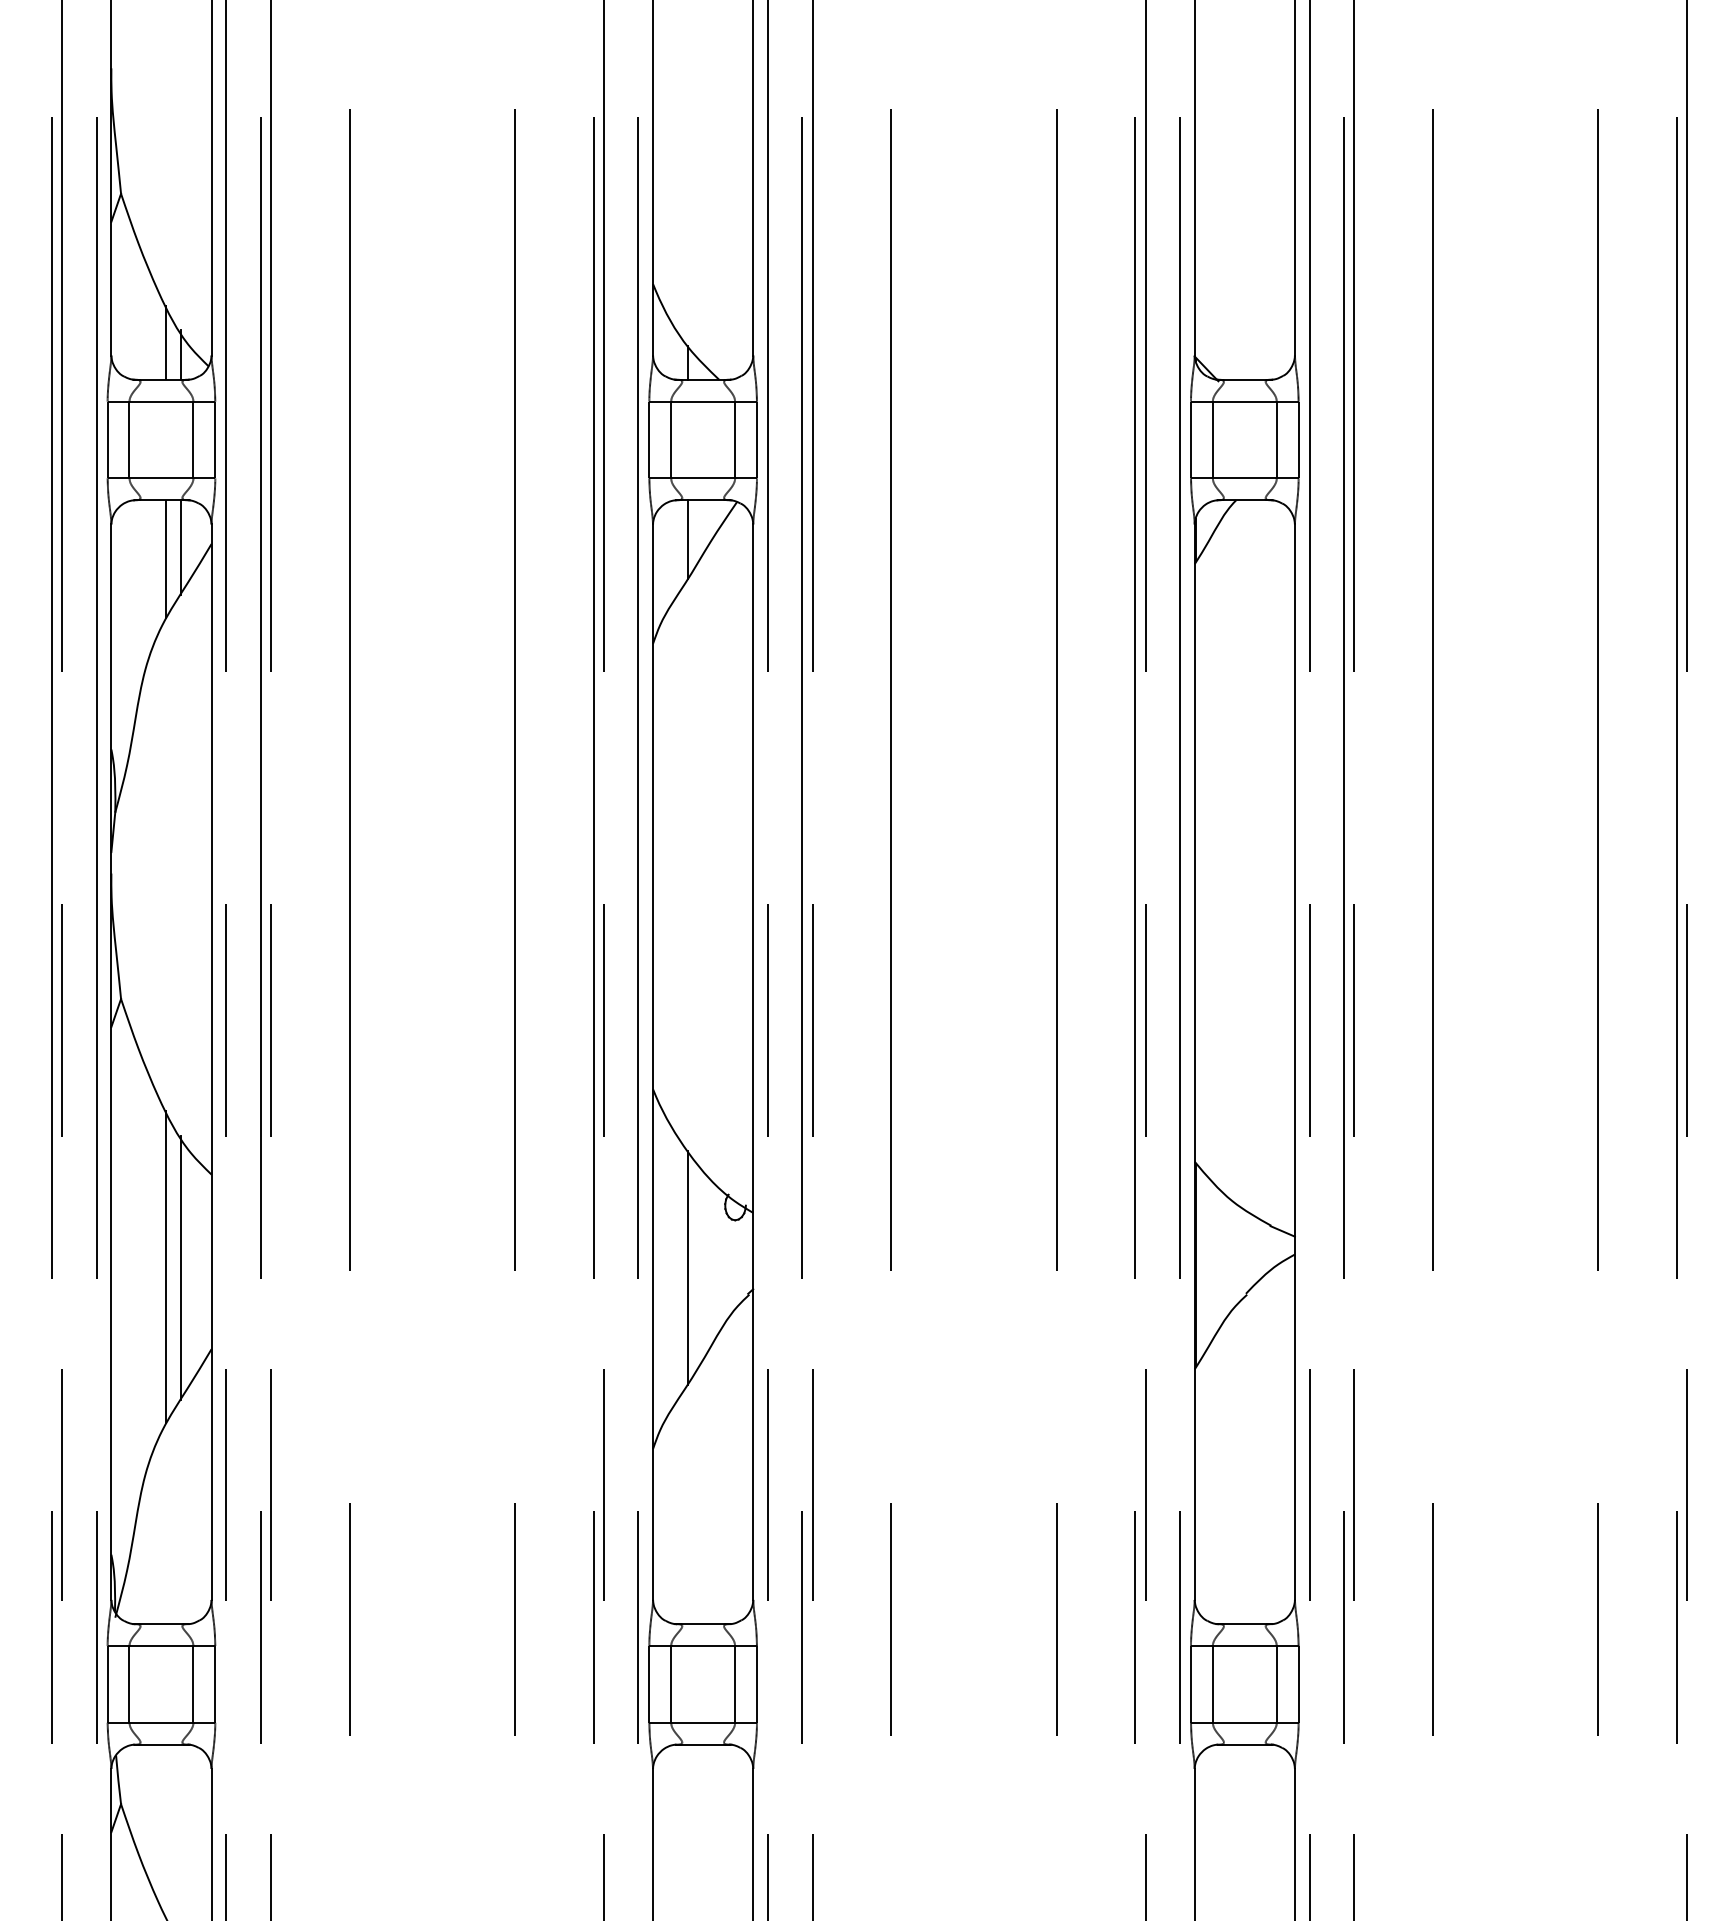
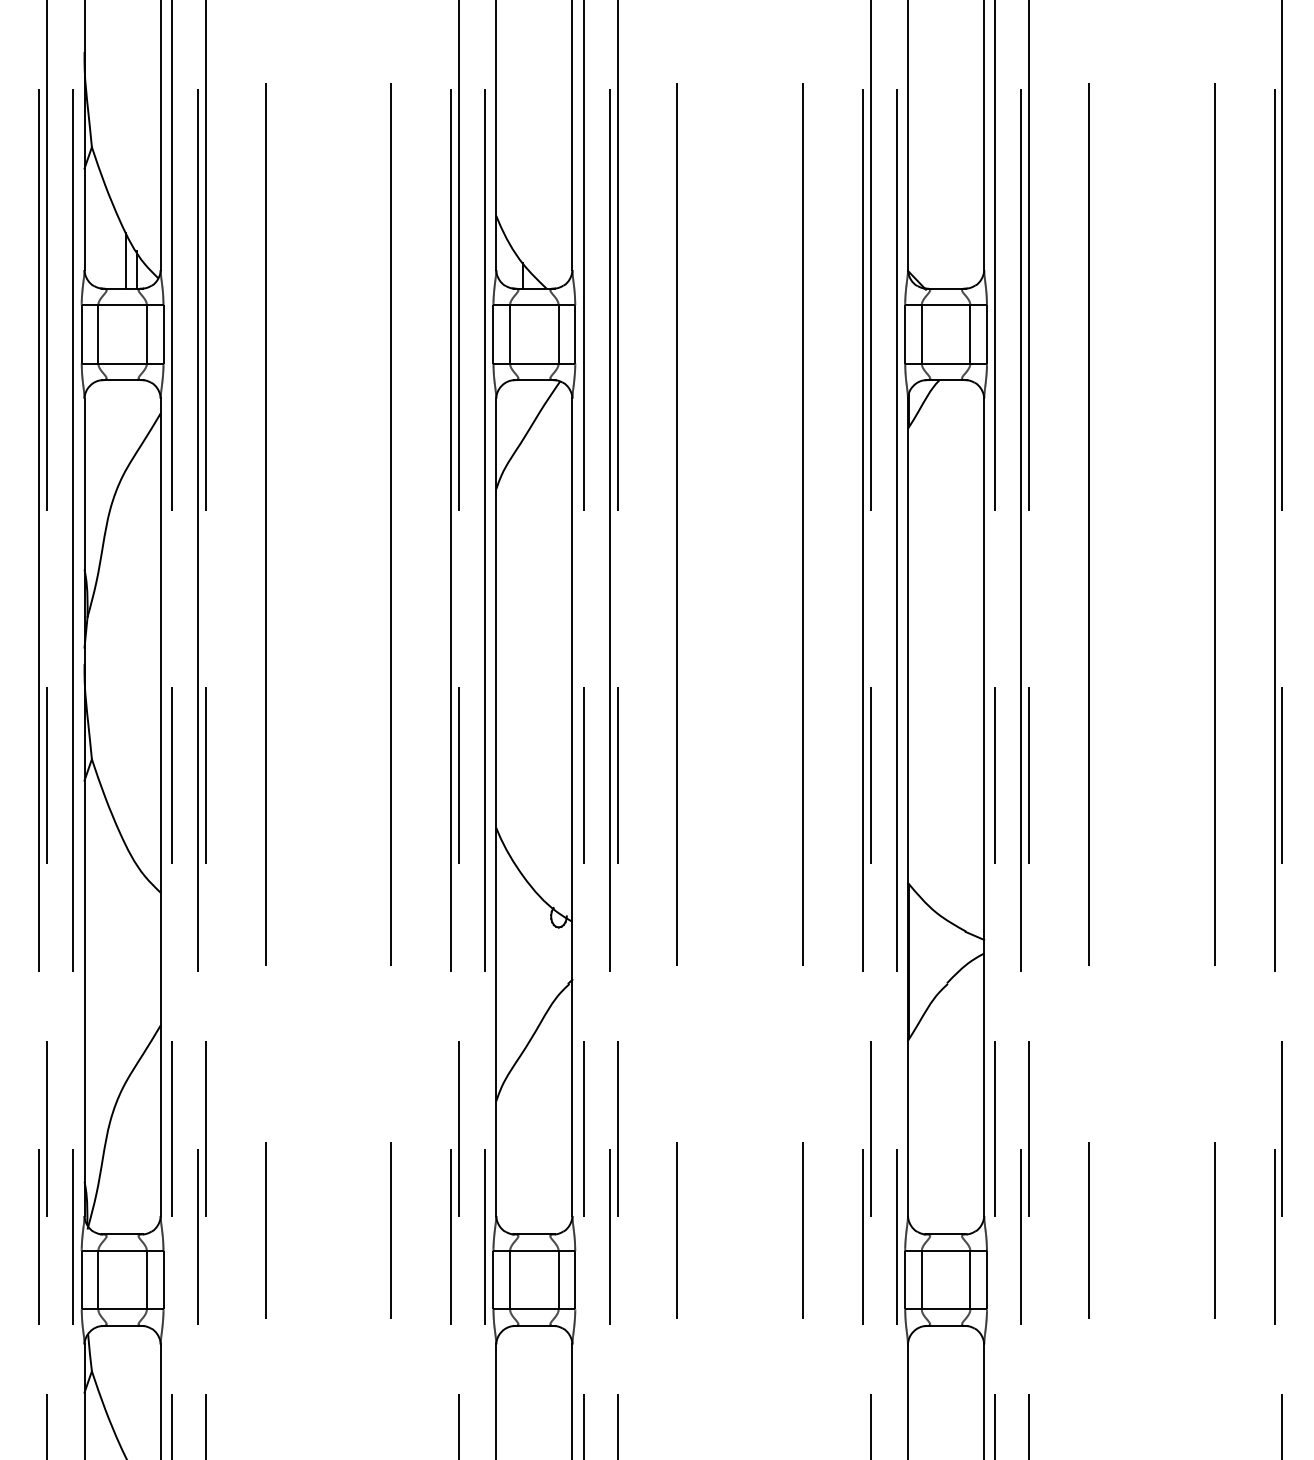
line: (687, 539) -> (522, 409), removed
line: (180, 547) -> (137, 416), removed
line: (166, 559) -> (126, 425), removed
line: (166, 1267) -> (126, 963), removed
line: (180, 1267) -> (137, 963), removed
line: (687, 1267) -> (522, 963), removed

